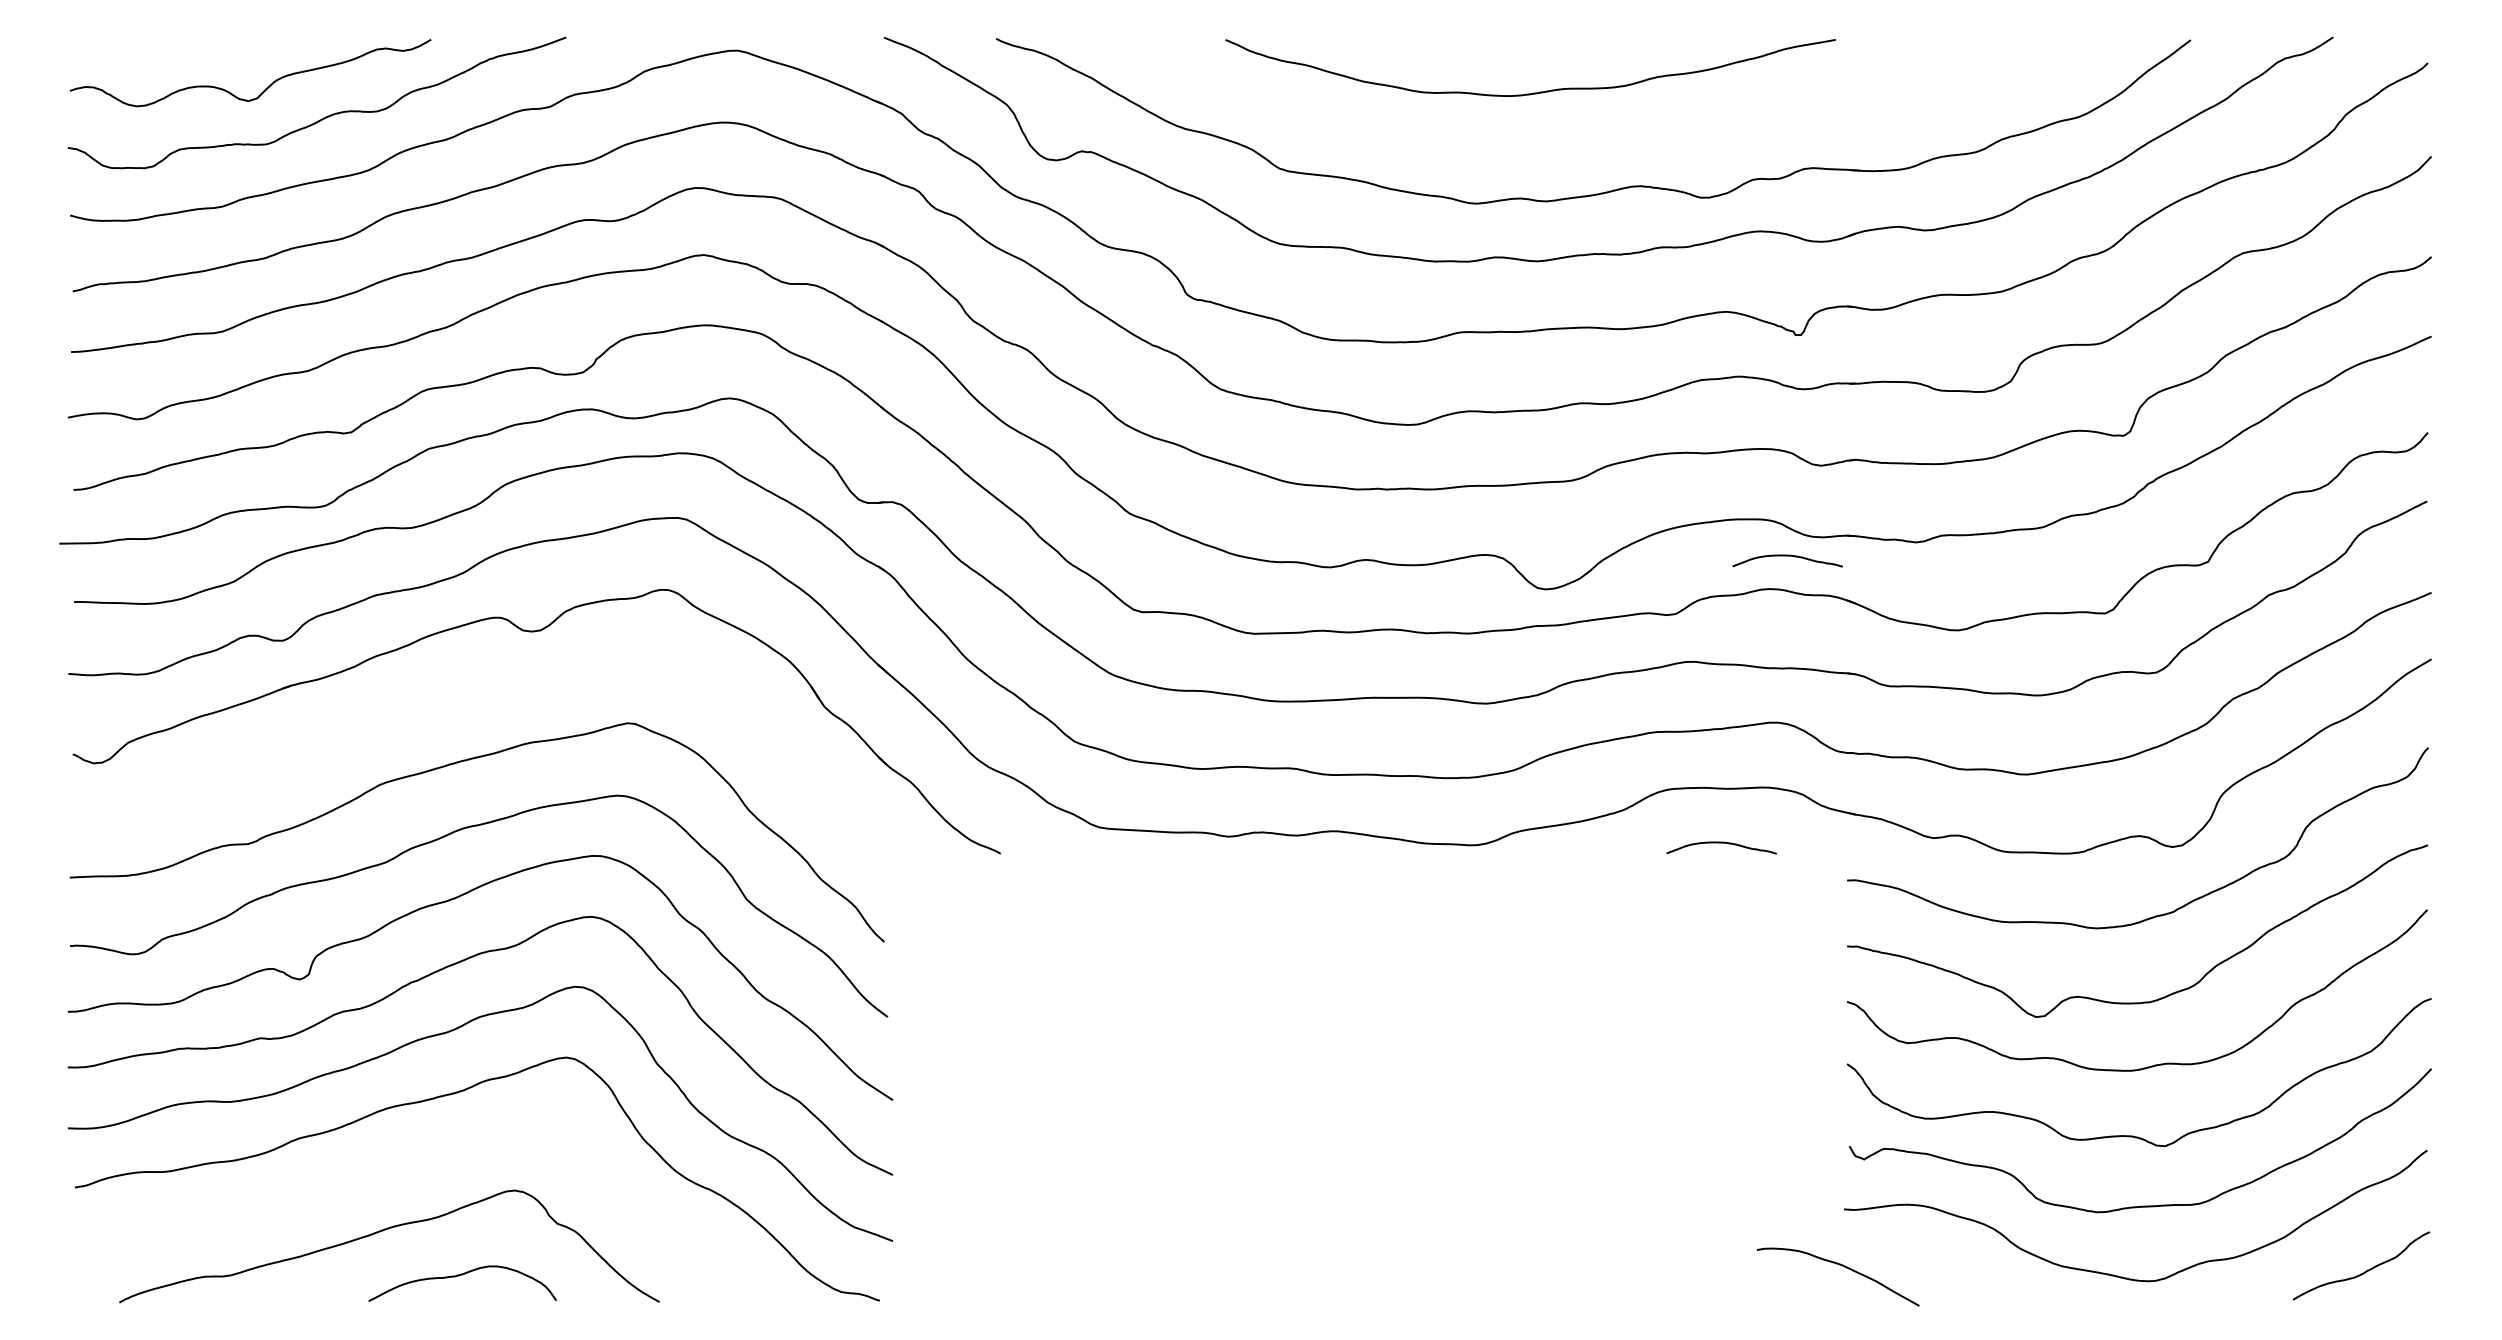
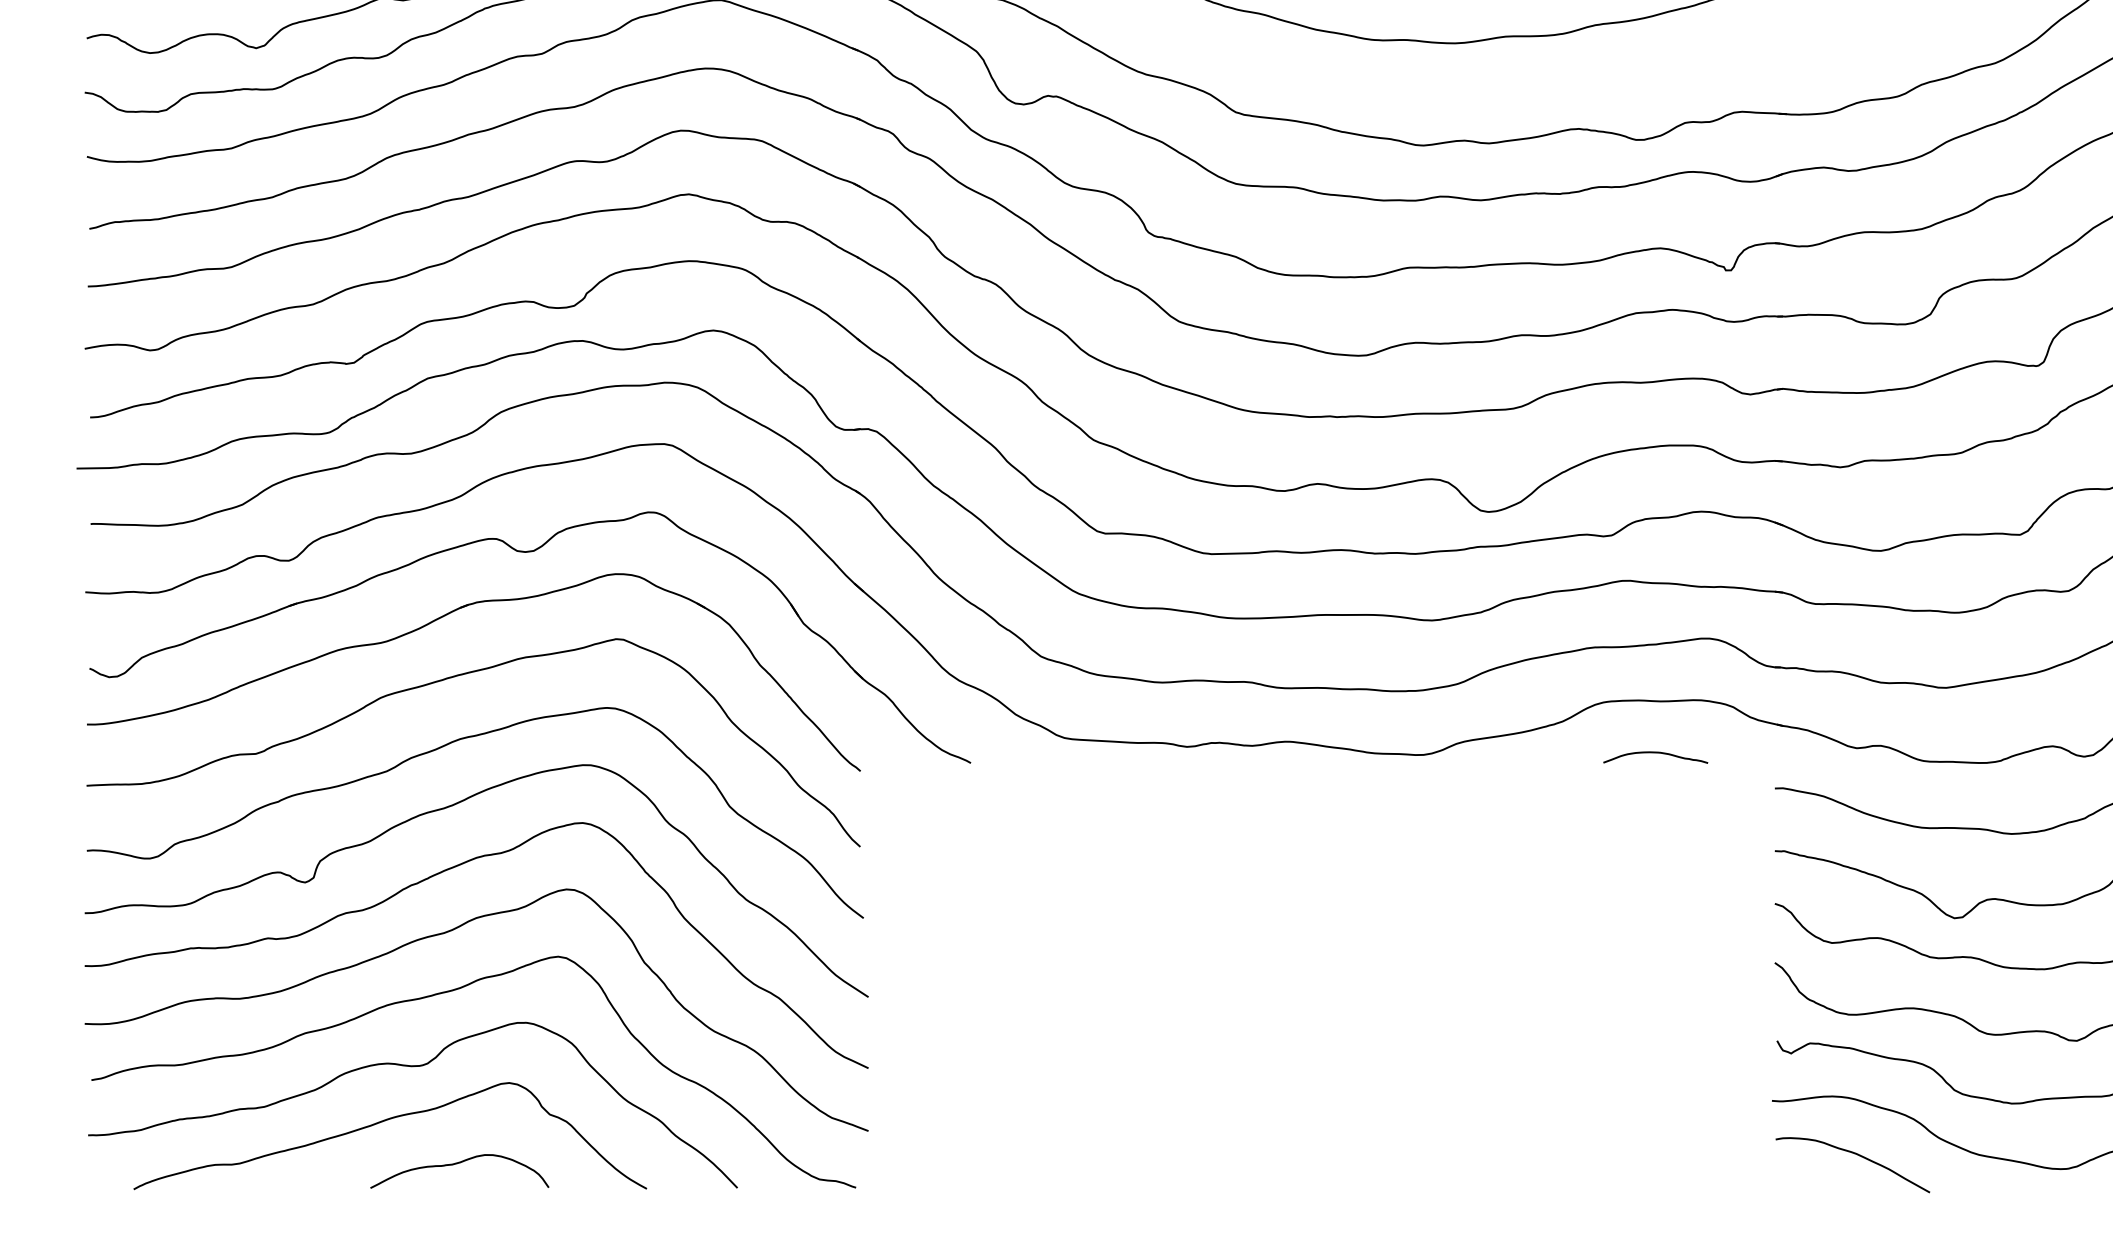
curve: (1787, 556) -> (1718, 480), removed
part: (447, 699) -> (445, 616), added
curve: (413, 1173) -> (413, 1066), added
curve: (1839, 1265) -> (1854, 1154), moved

